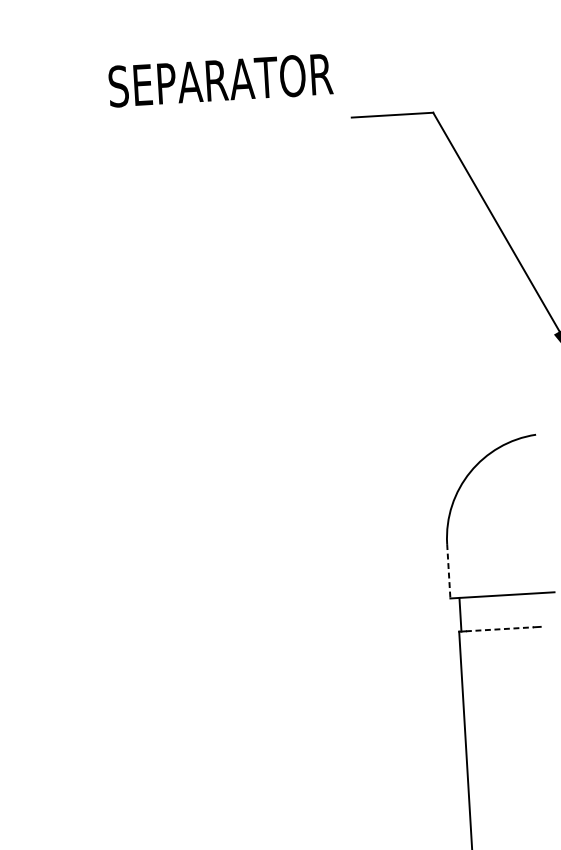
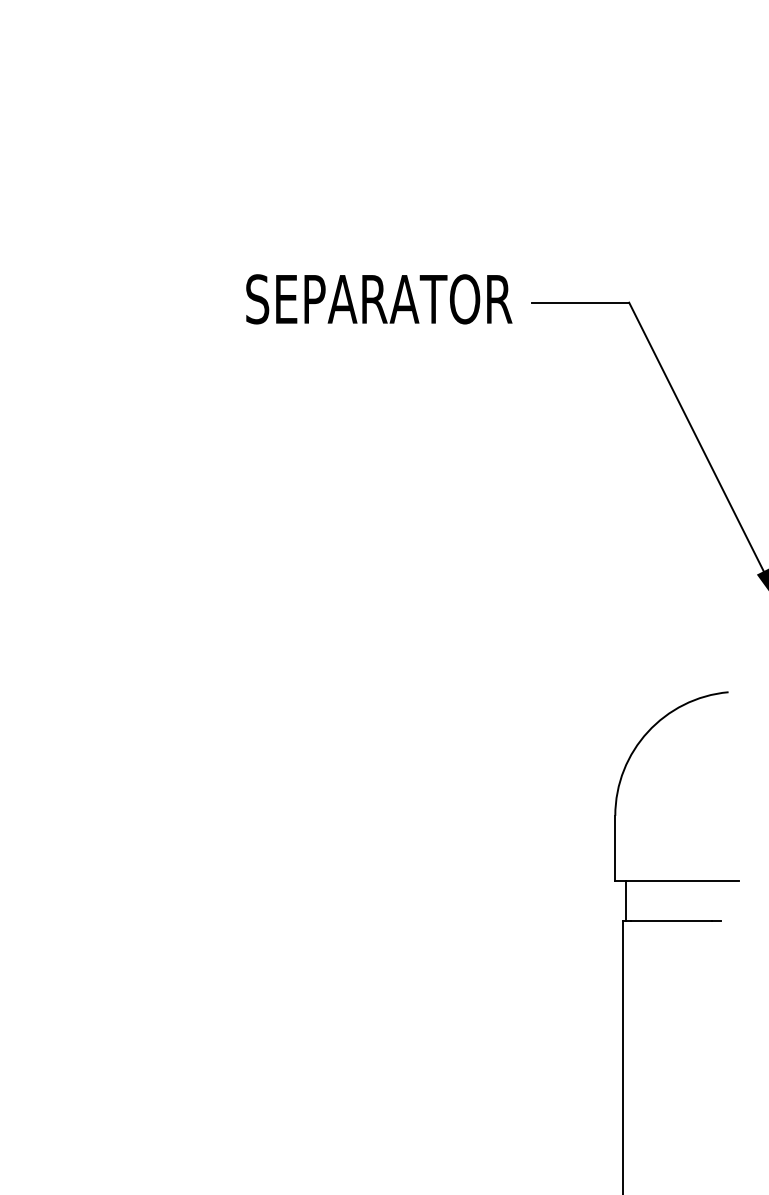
text: (221, 80) -> (379, 299), moved
line: (448, 571) -> (615, 848), dashed -> solid
line: (500, 629) -> (672, 920), dashed -> solid

